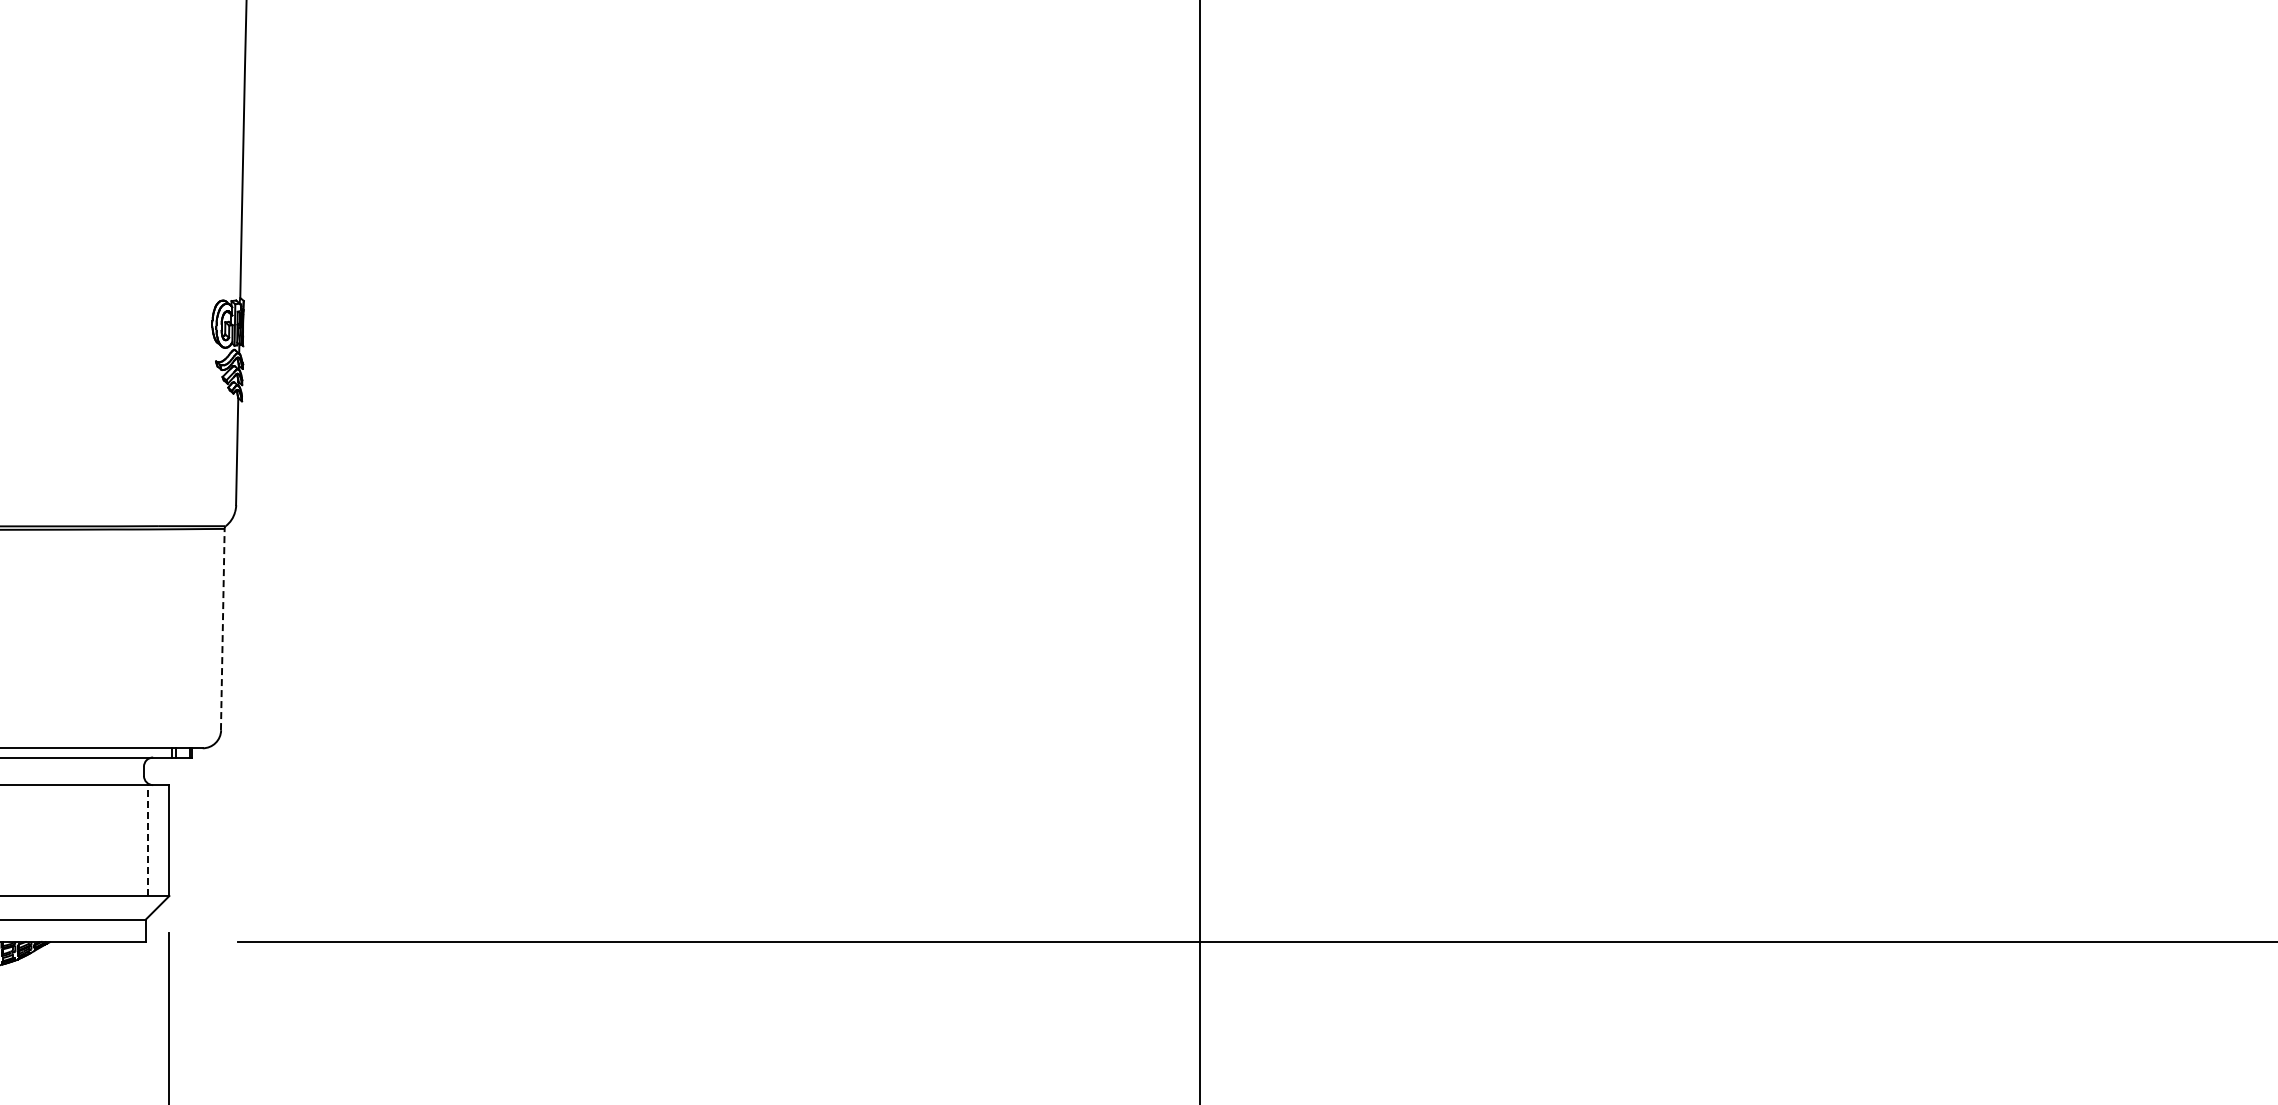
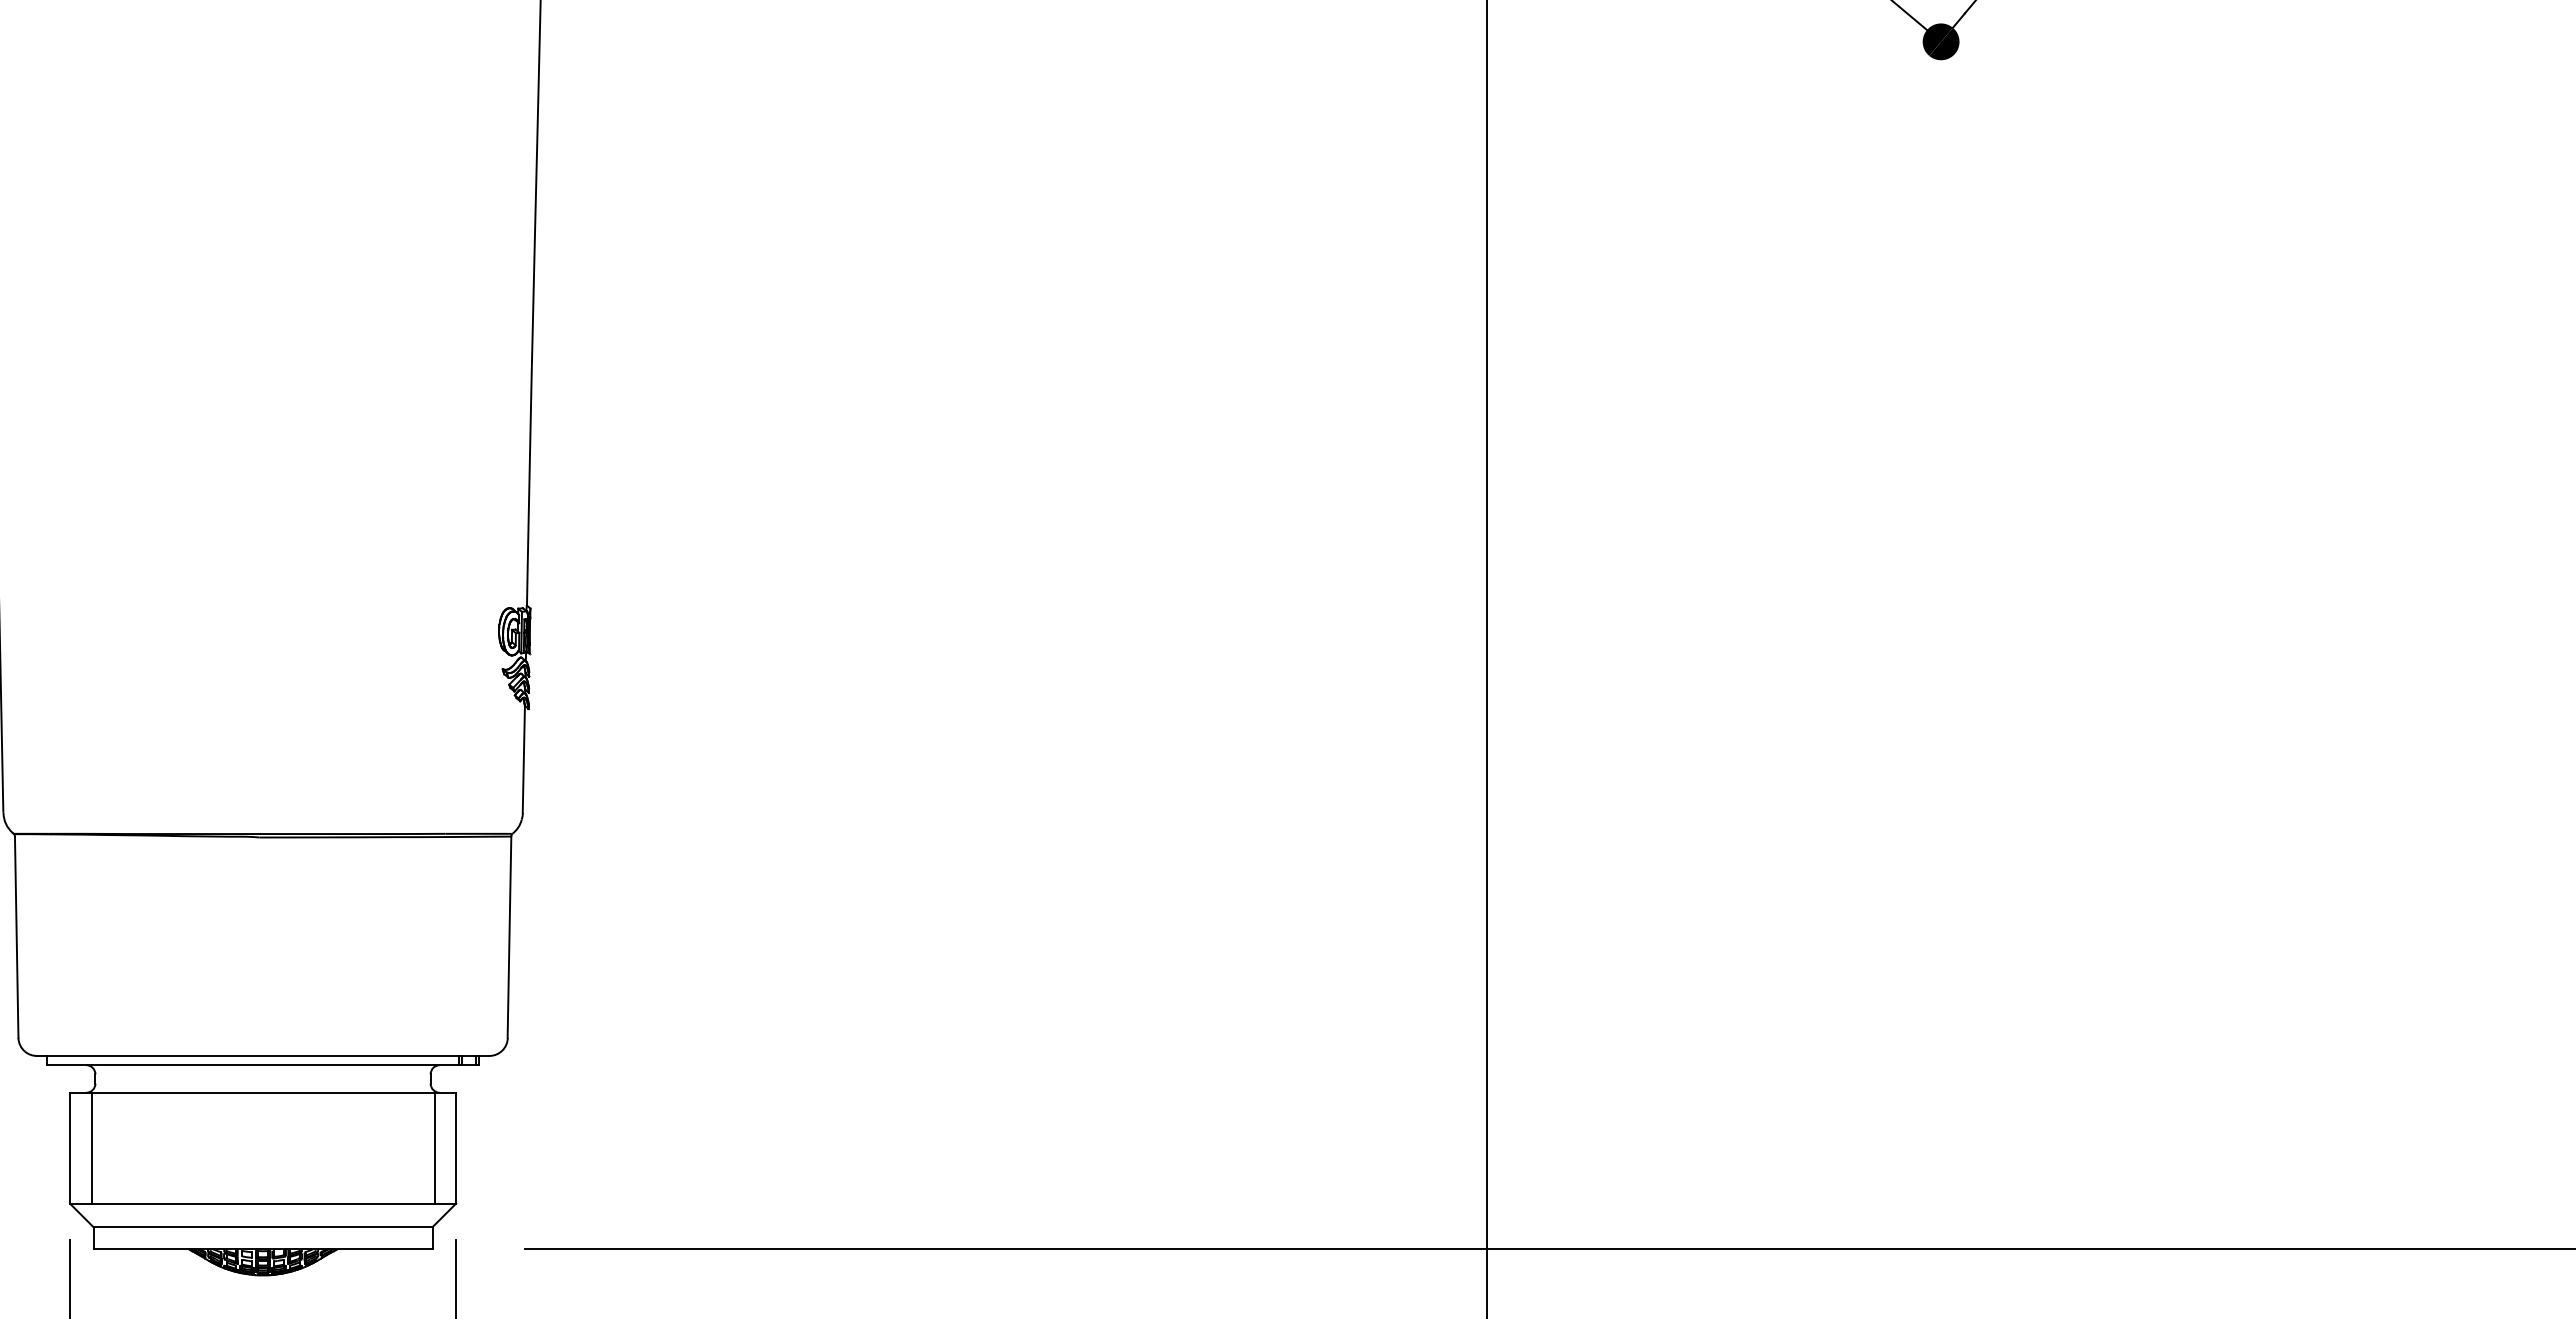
line: (222, 629) -> (509, 937), dashed -> solid
line: (147, 839) -> (434, 1147), dashed -> solid

